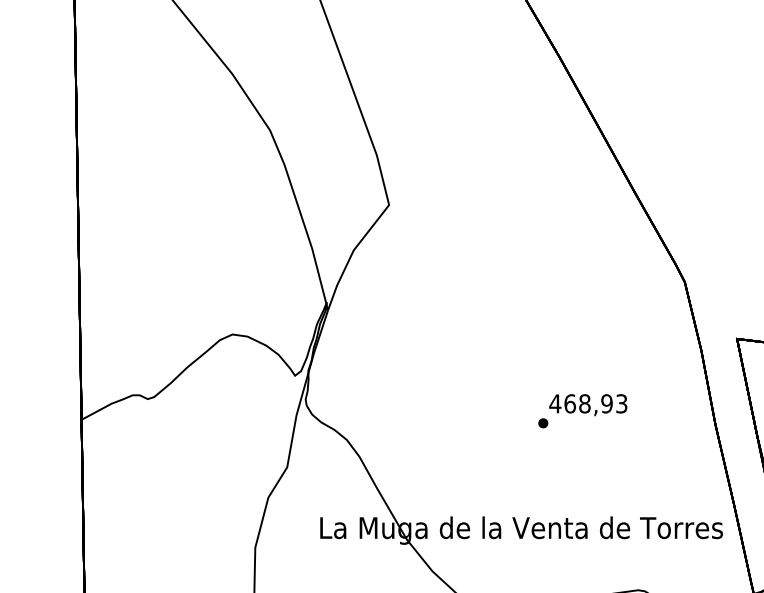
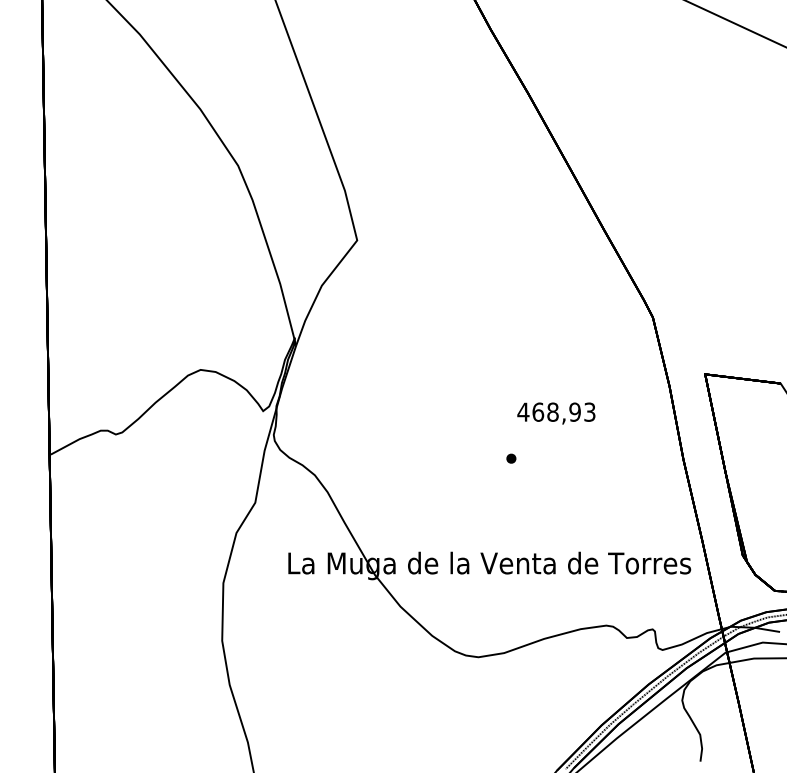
text: (588, 405) -> (556, 413), moved

